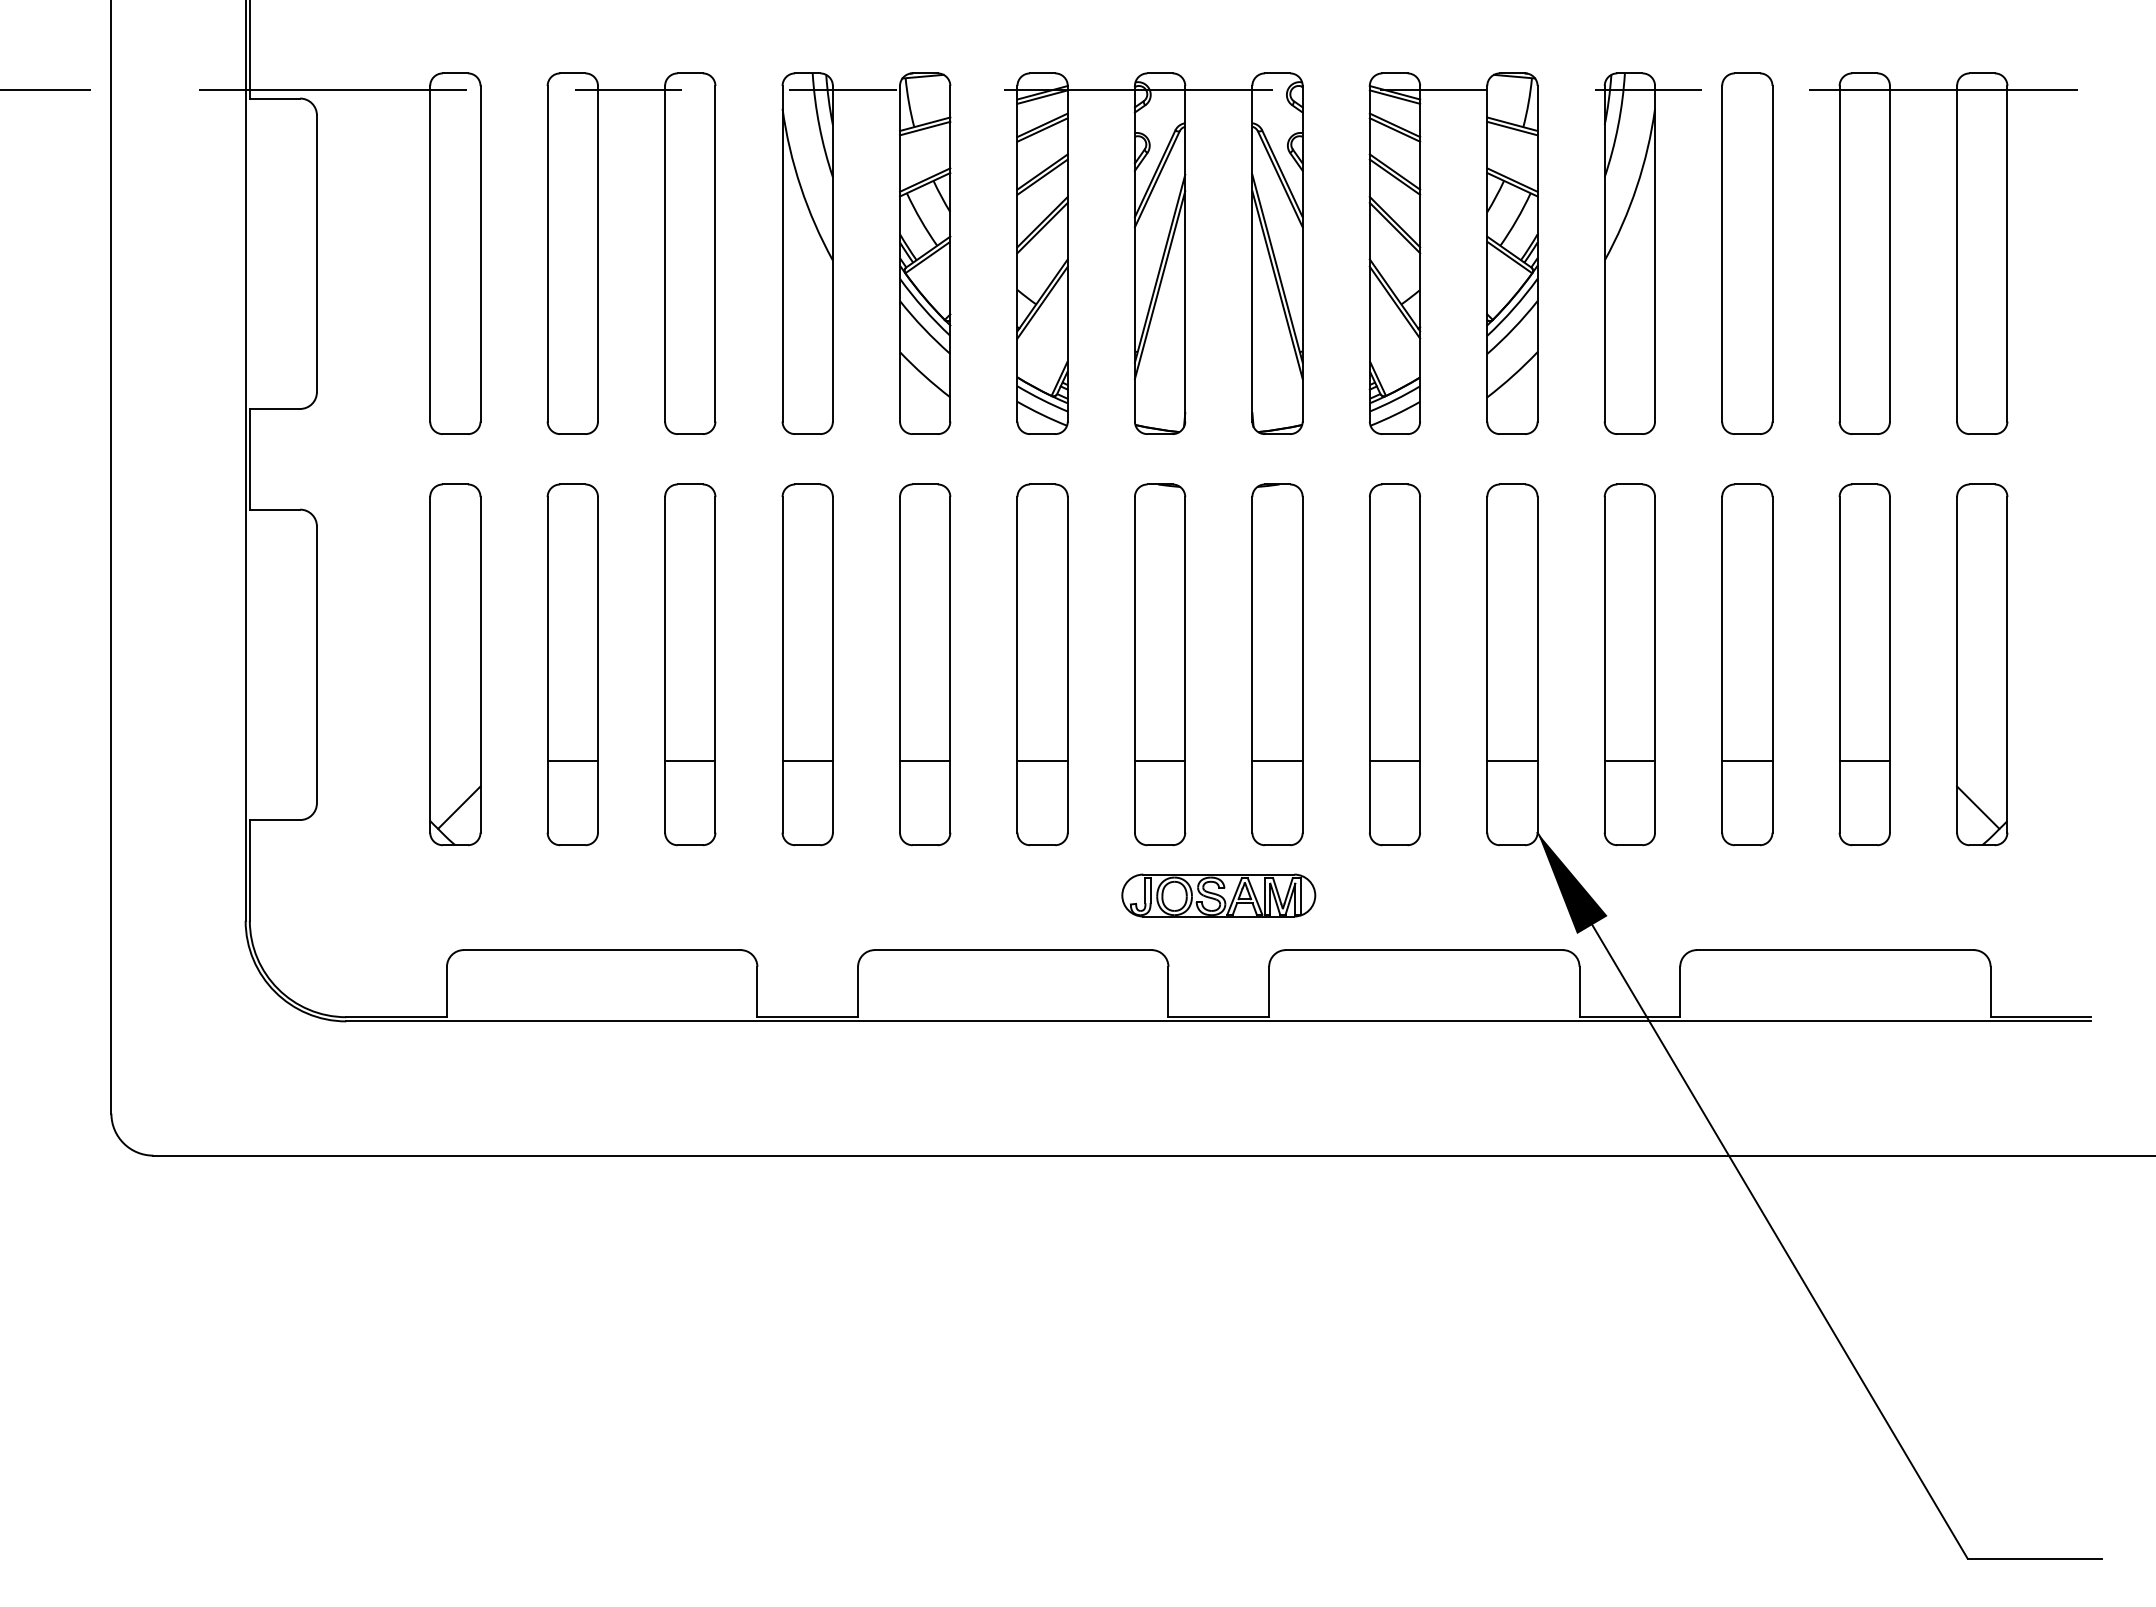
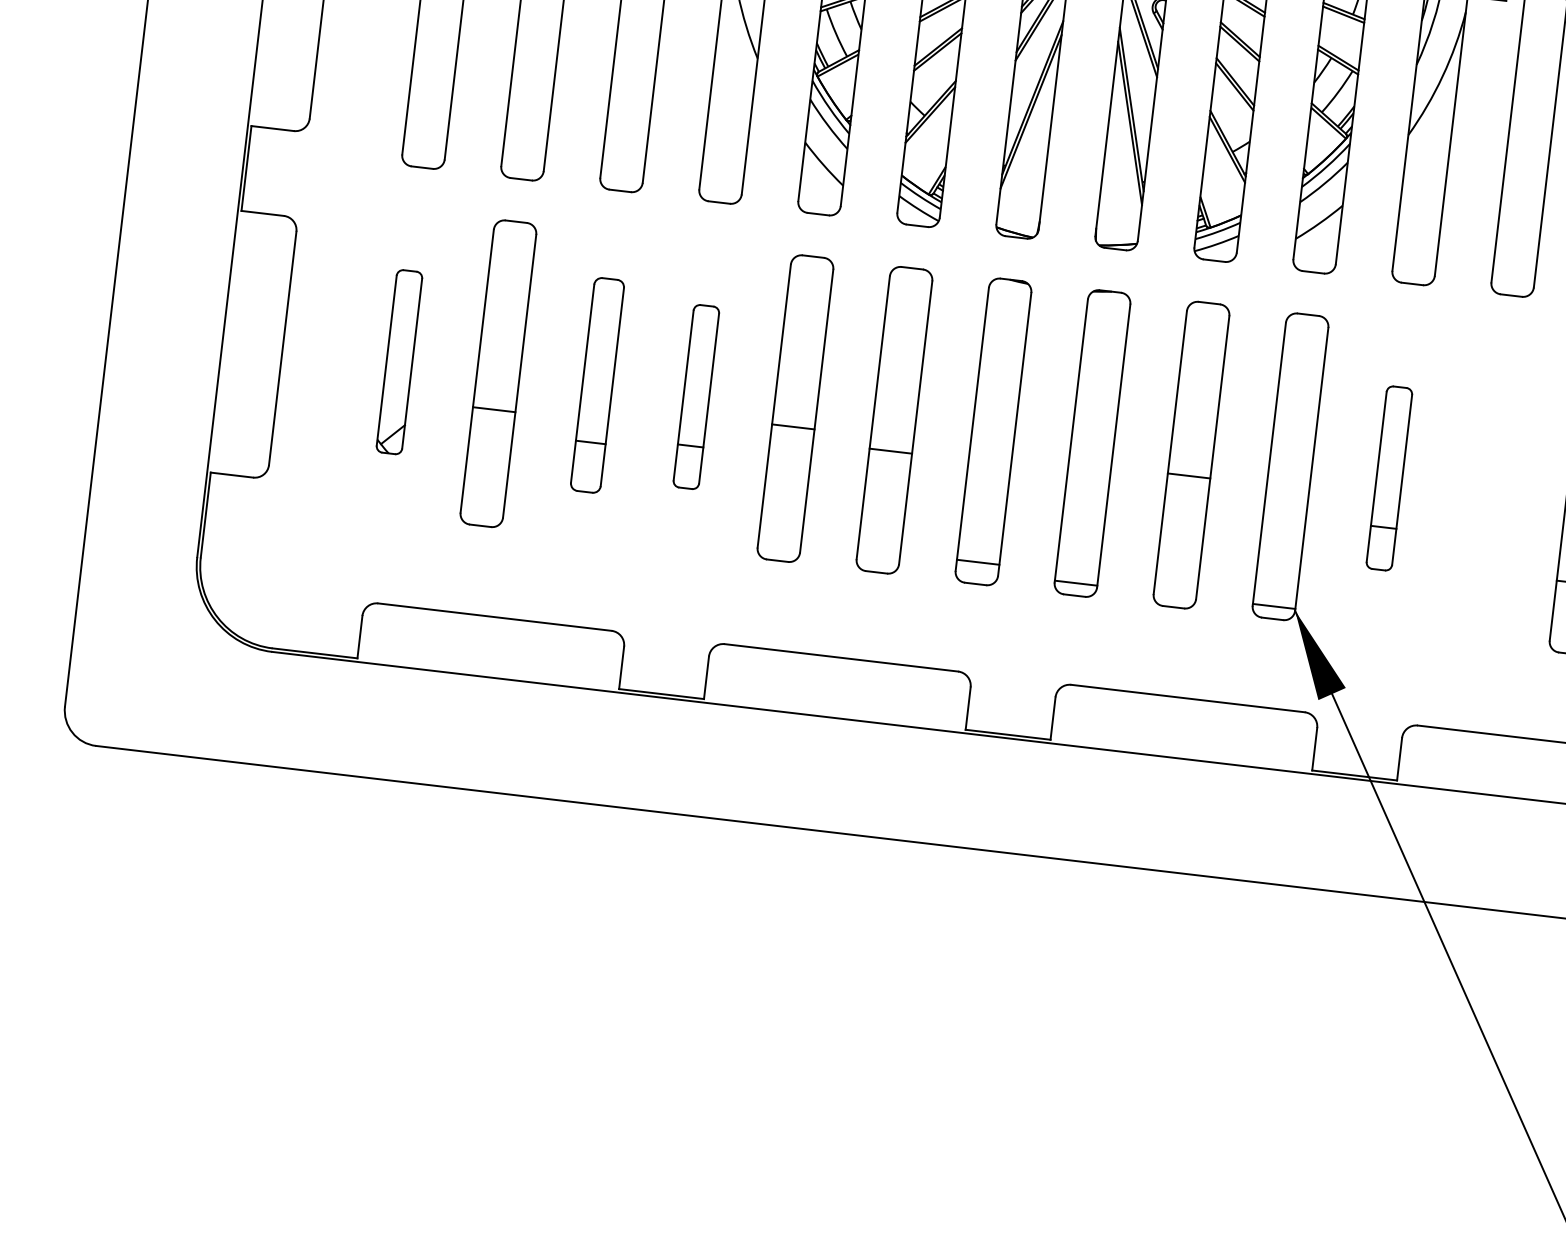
part: (455, 664) -> (399, 361), size x0.6
part: (690, 664) -> (597, 385), size x0.7
part: (807, 664) -> (696, 396), size x0.6
part: (1629, 664) -> (1389, 478), size x0.6
part: (1747, 664) -> (1488, 489), removed
line: (572, 761) -> (493, 409), moved
line: (925, 761) -> (793, 426), moved
line: (1042, 761) -> (890, 451), moved
line: (1159, 761) -> (977, 562), moved
line: (1277, 761) -> (1076, 583), moved
line: (1394, 761) -> (1188, 475), moved
line: (1512, 761) -> (1274, 606), moved
part: (1218, 895) -> (1019, 632), removed

